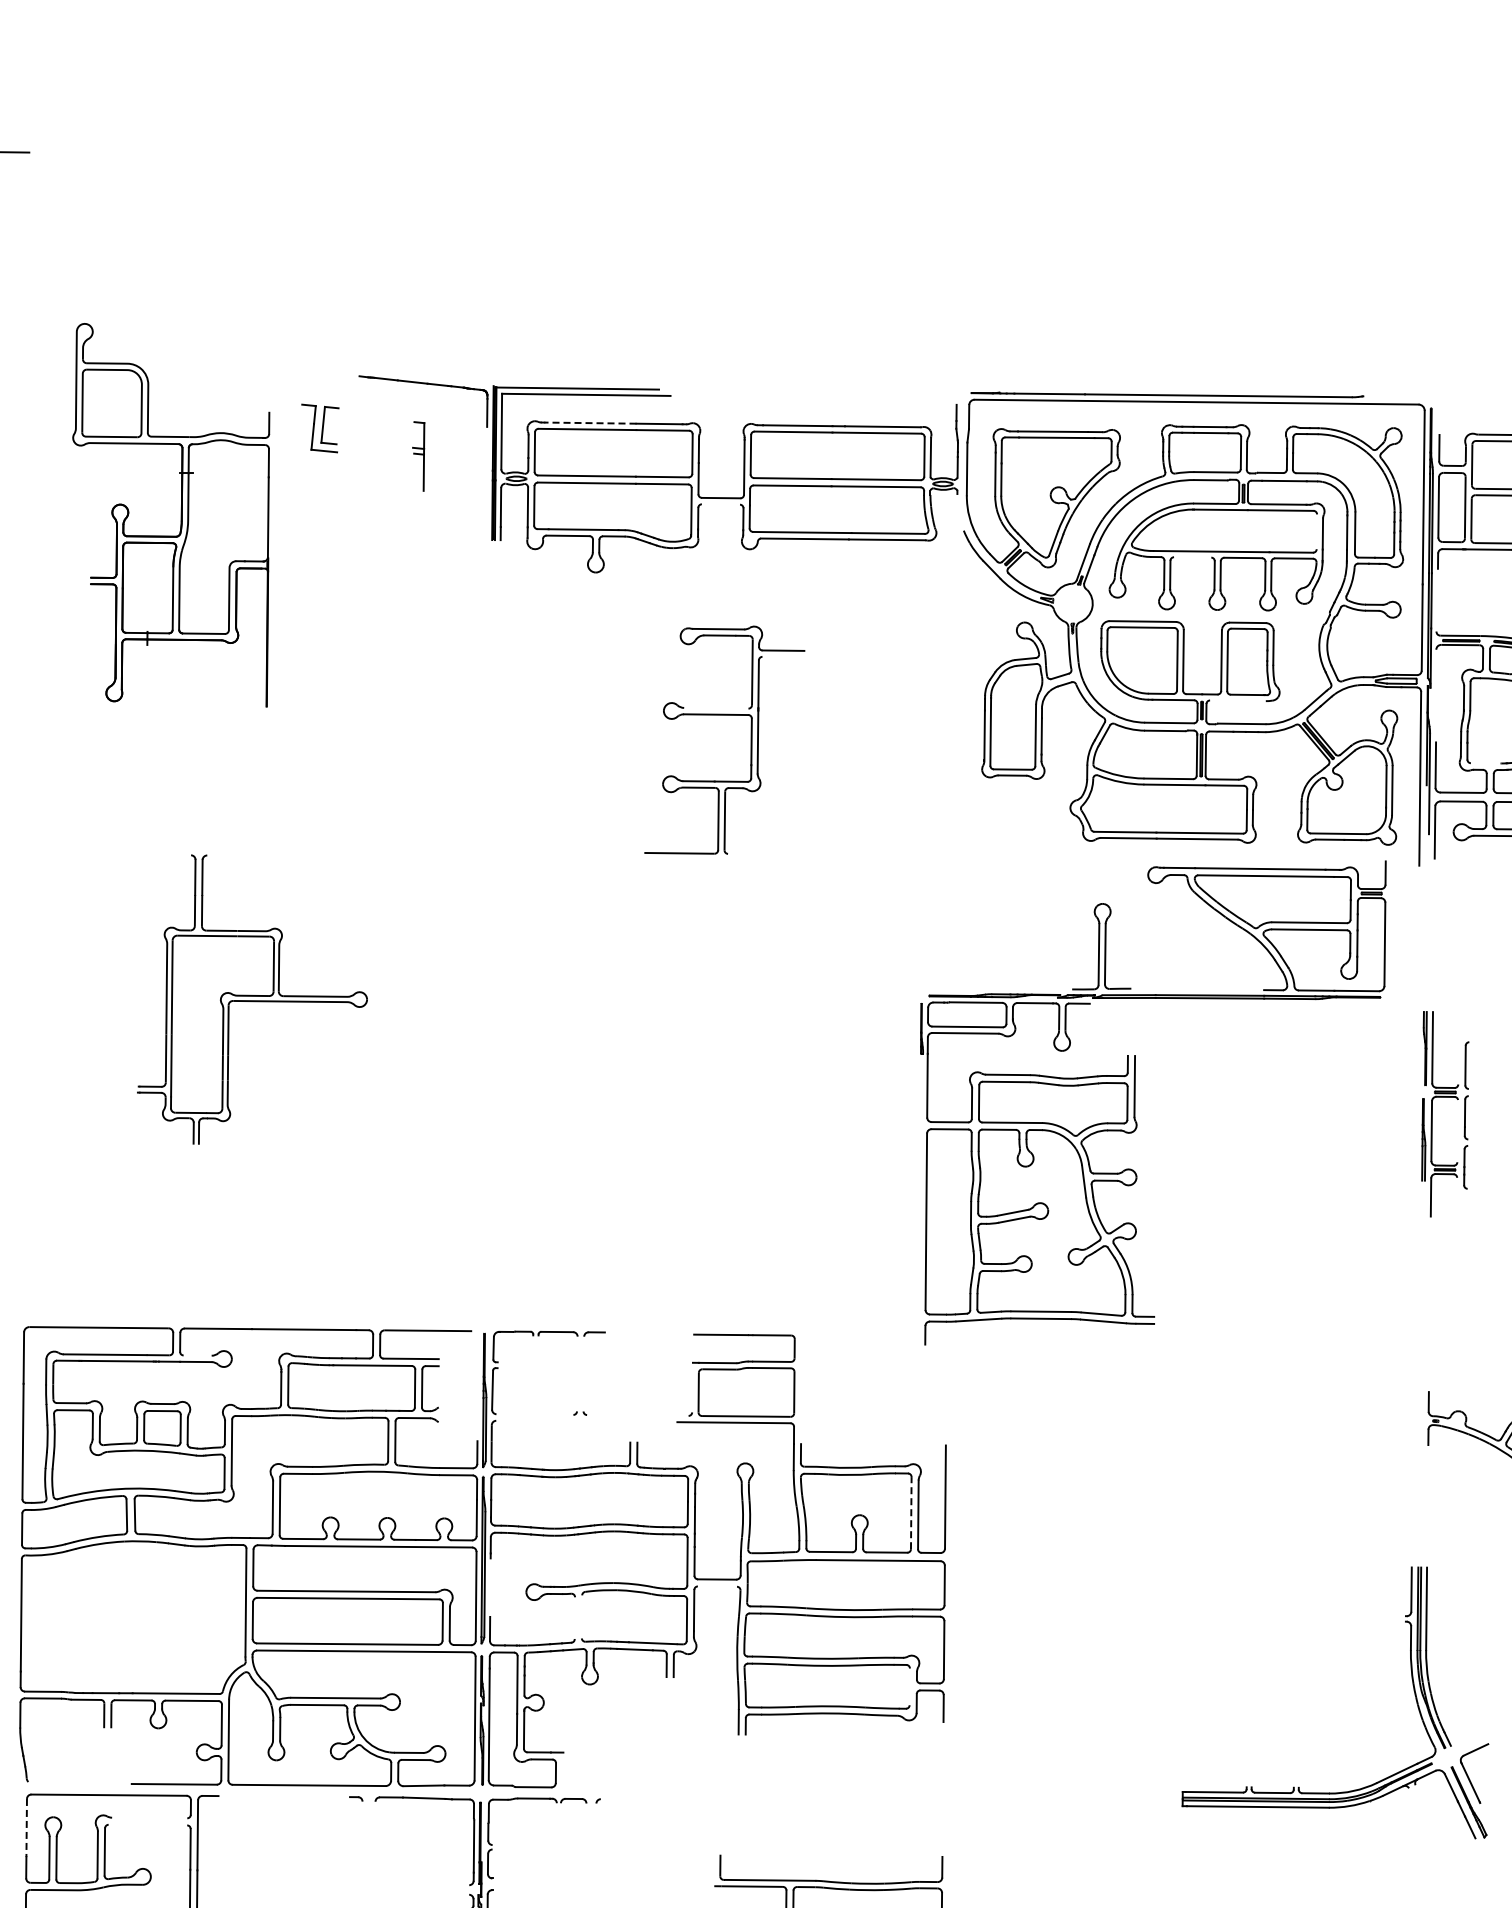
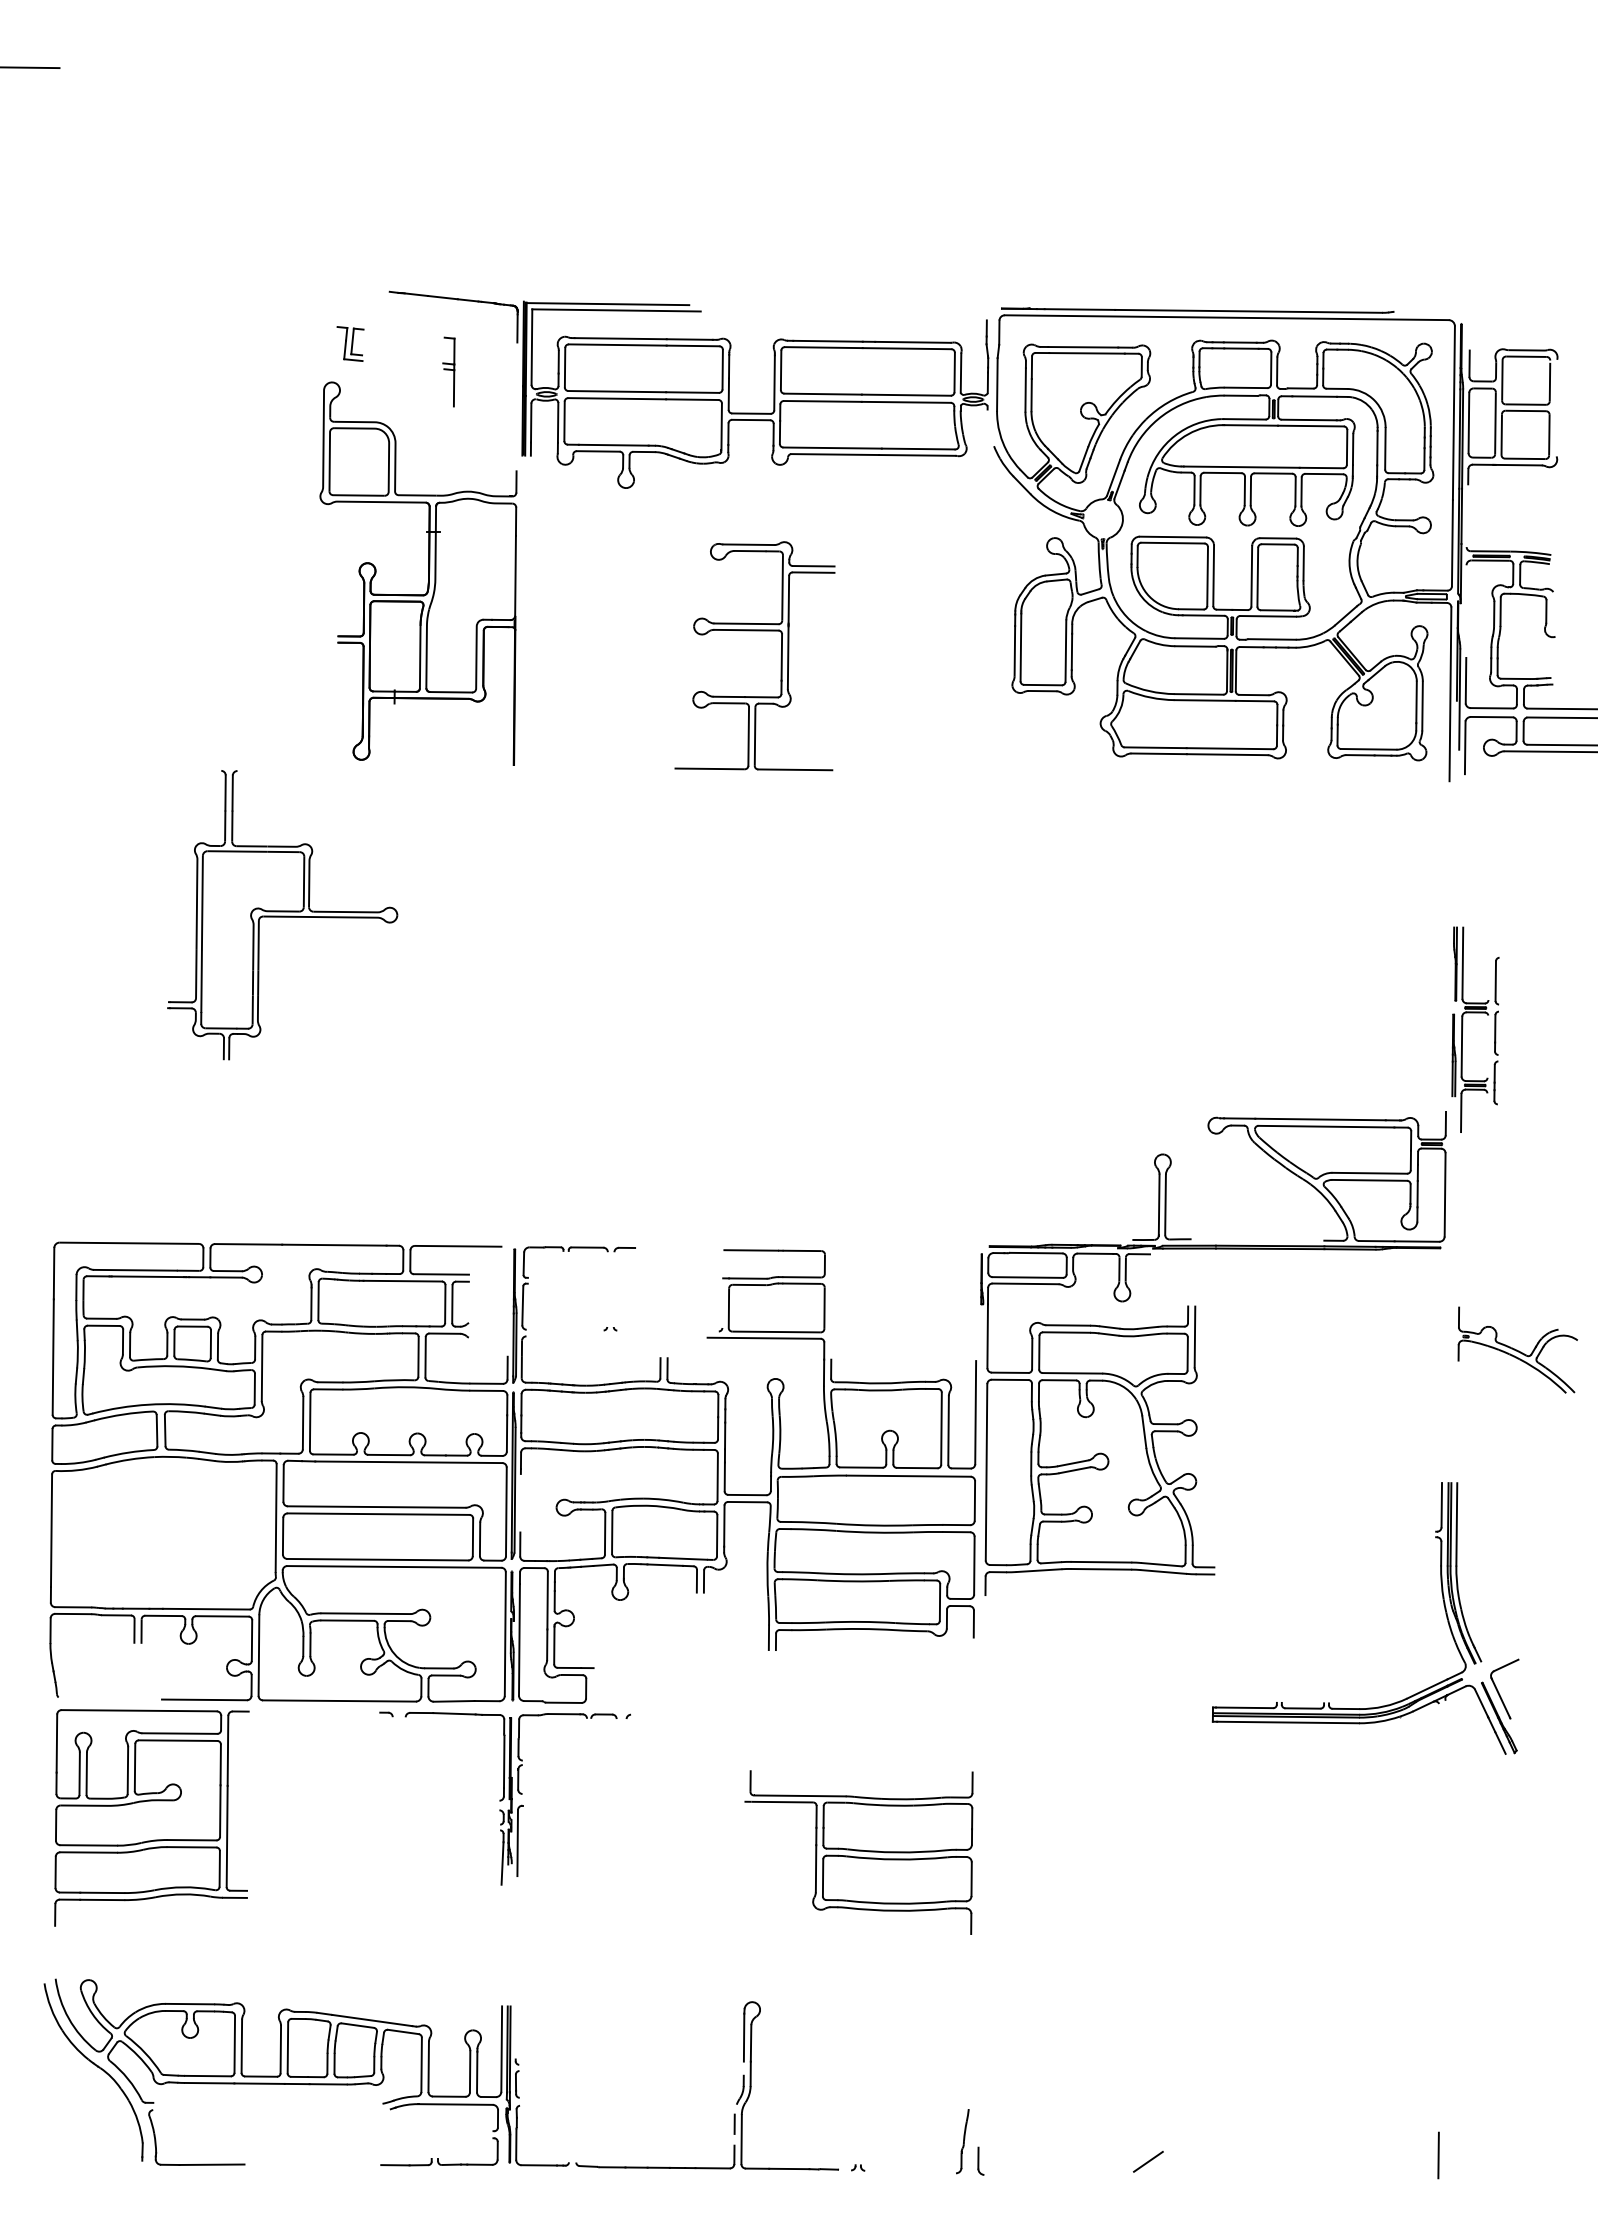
line: (590, 422) -> (620, 338), dashed -> solid
part: (320, 427) -> (350, 343), size x0.71
line: (721, 503) -> (751, 419), added
part: (181, 514) -> (428, 573), moved
line: (1316, 531) -> (1346, 447), added
line: (1192, 556) -> (1222, 472), added
line: (783, 656) -> (813, 572), added
line: (1238, 700) -> (1268, 616), added
line: (716, 707) -> (746, 623), added
line: (1485, 762) -> (1515, 678), added
line: (765, 853) -> (795, 769), added
part: (1135, 1102) -> (1195, 1353), moved
line: (197, 1355) -> (227, 1271), added
line: (911, 1512) -> (941, 1428), dashed -> solid
line: (717, 1585) -> (747, 1501), added
line: (582, 1616) -> (612, 1532), added
line: (574, 1617) -> (604, 1533), added
line: (909, 1686) -> (939, 1602), added
line: (149, 1817) -> (179, 1733), added
line: (147, 1824) -> (177, 1740), added
line: (26, 1828) -> (56, 1744), dashed -> solid

